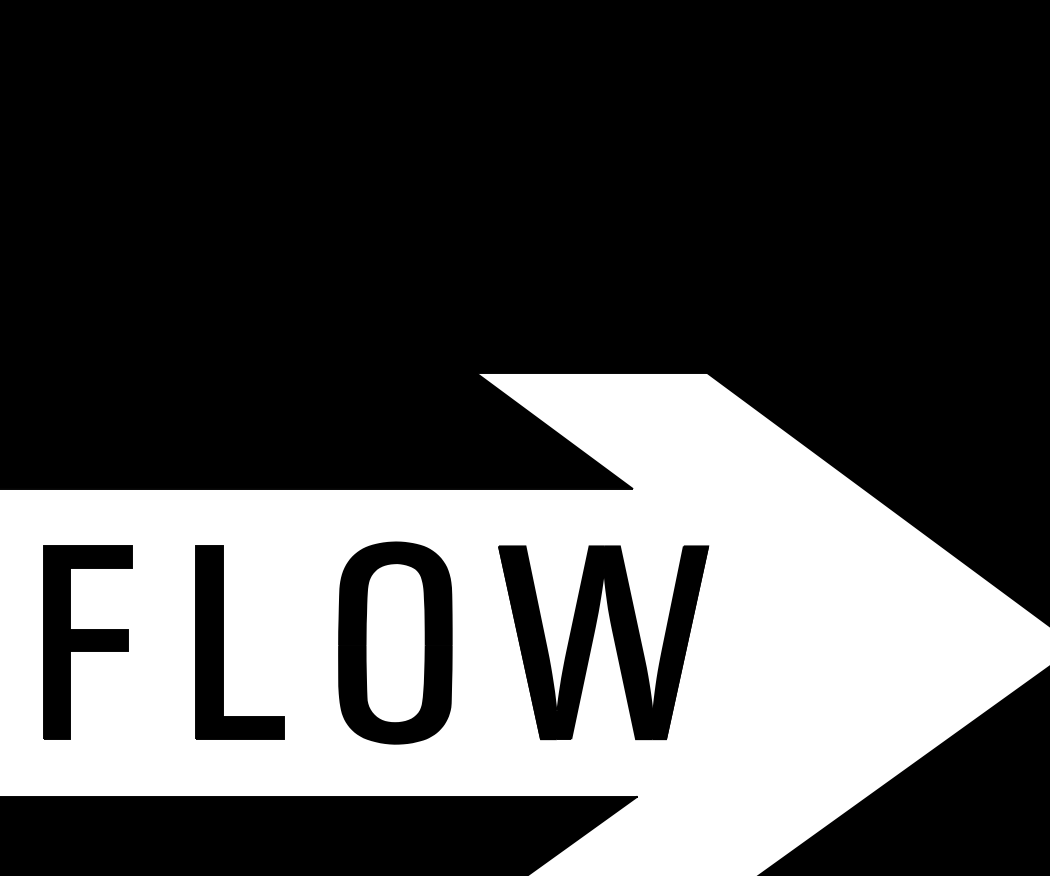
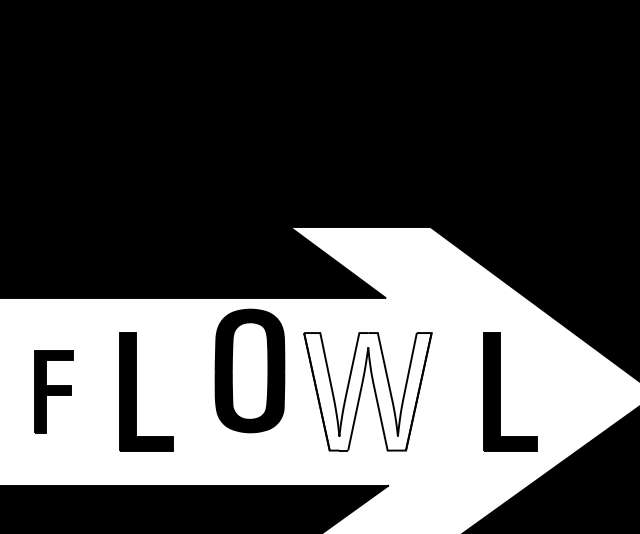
part: (87, 642) -> (53, 391), size x0.7
part: (394, 642) -> (249, 370), moved
fill: (602, 642) -> (367, 391), removed
part: (821, 642) -> (500, 391), added

